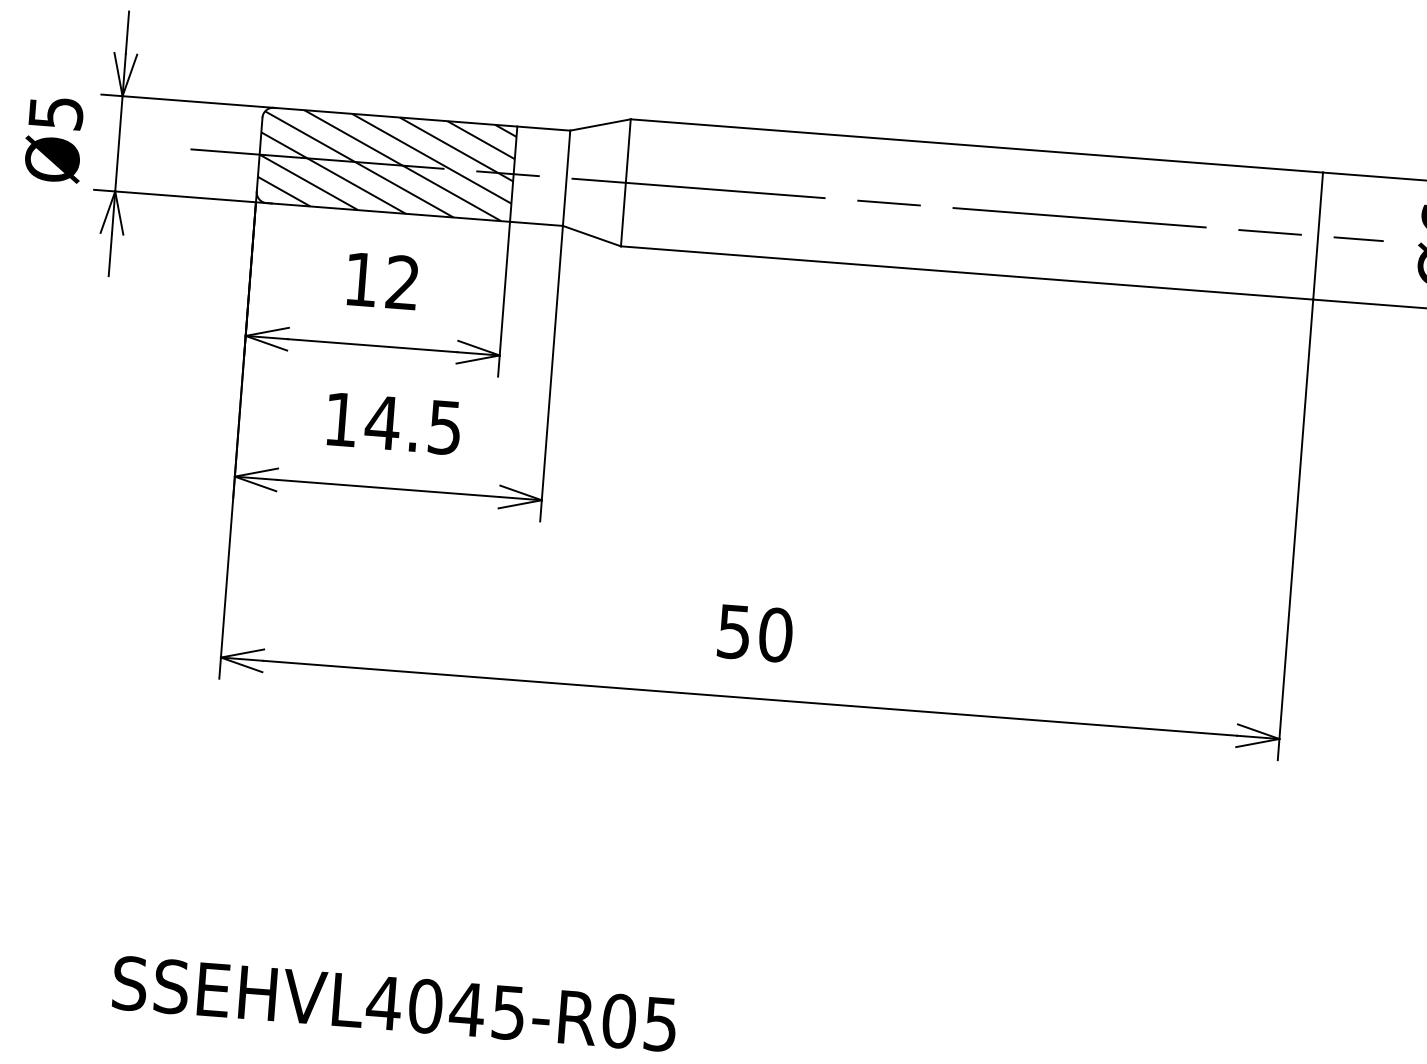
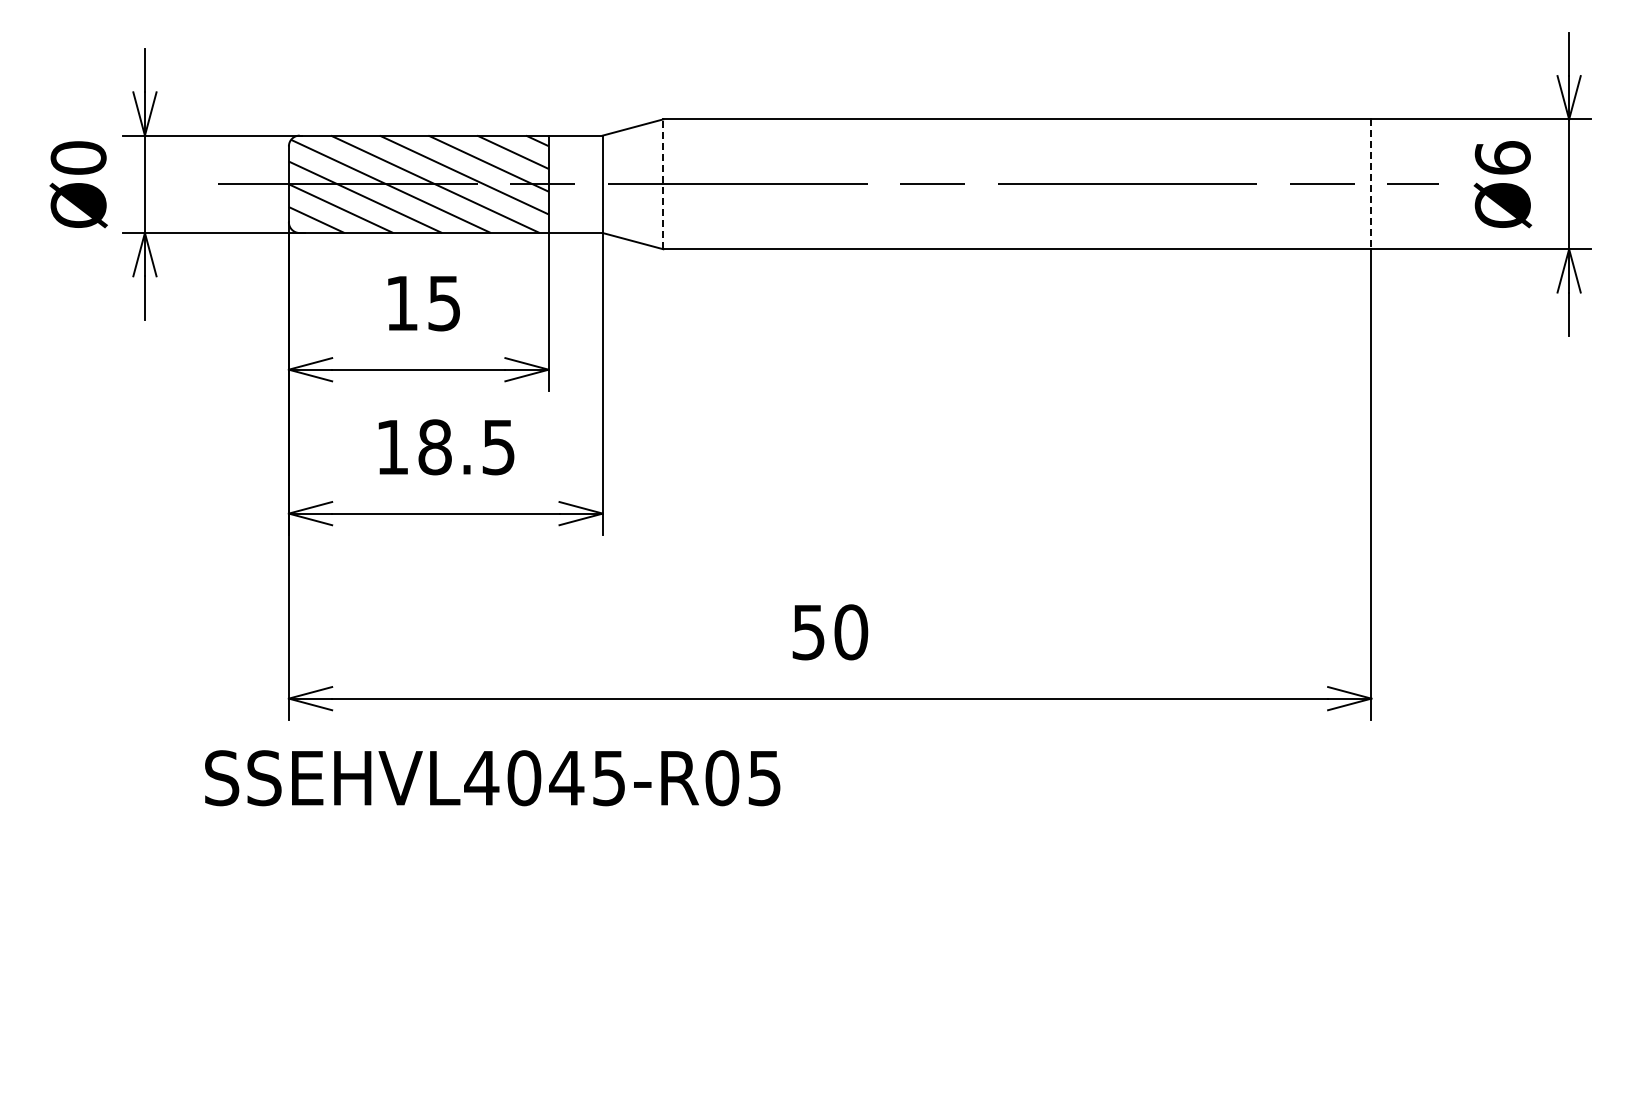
text: (55, 112) -> (78, 157), Ø5 -> Ø0
line: (625, 183) -> (663, 184), solid -> dashed
line: (1318, 236) -> (1371, 184), solid -> dashed
text: (401, 282) -> (443, 303), 12 -> 15
text: (382, 422) -> (434, 447), 14.5 -> 18.5
text: (394, 1004) -> (492, 778), moved

